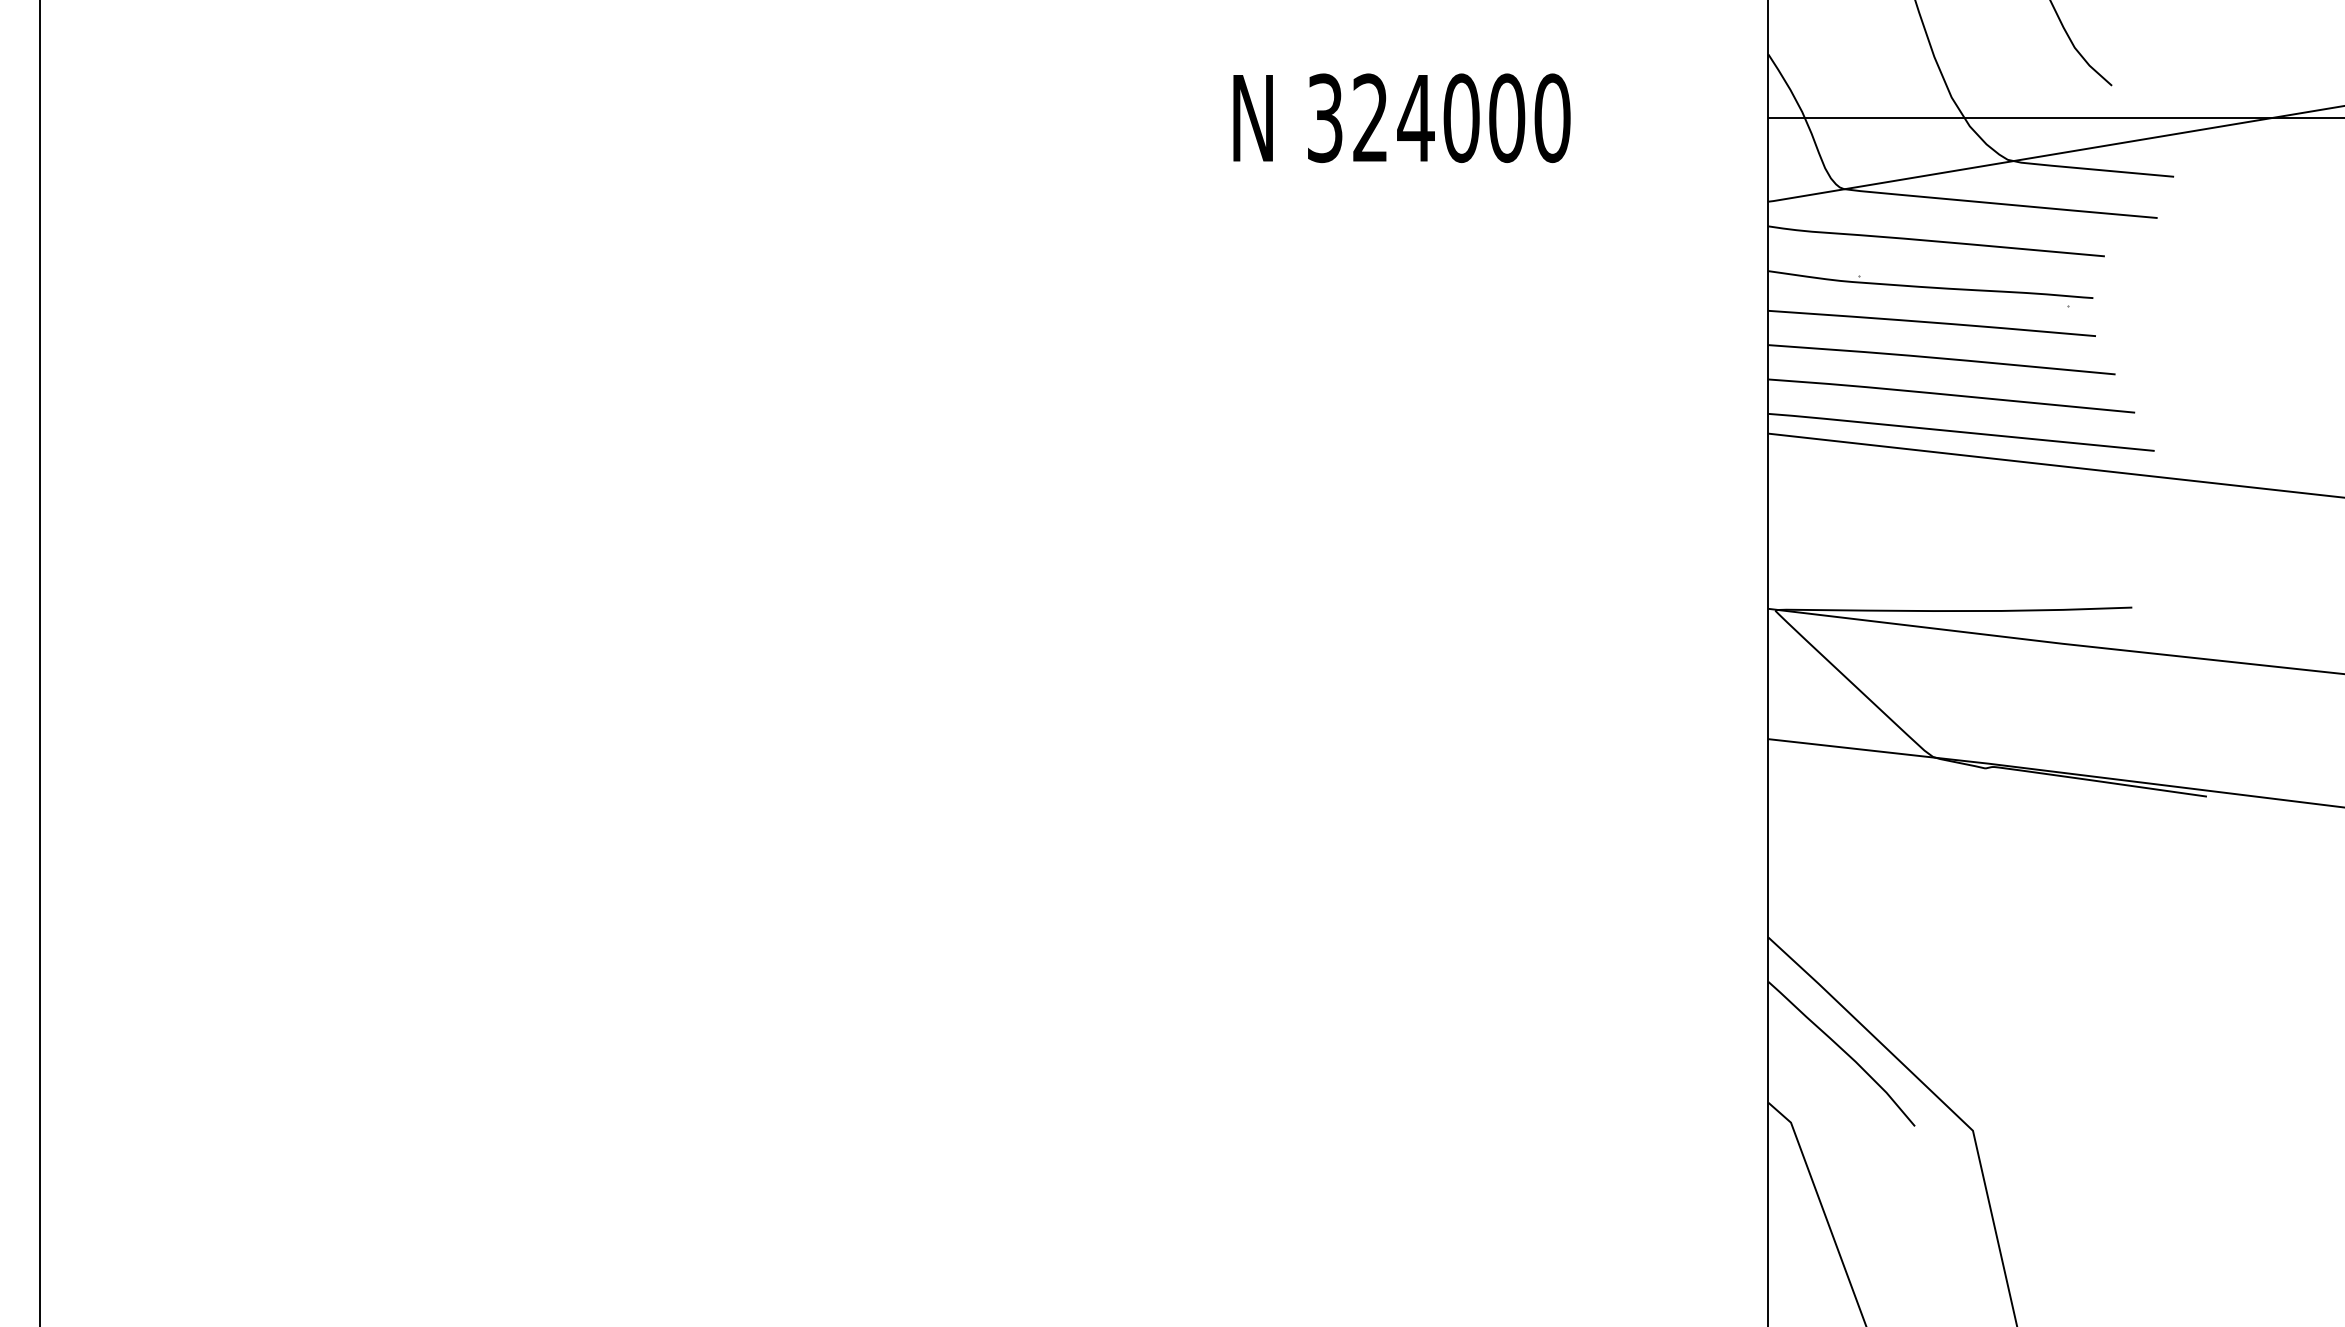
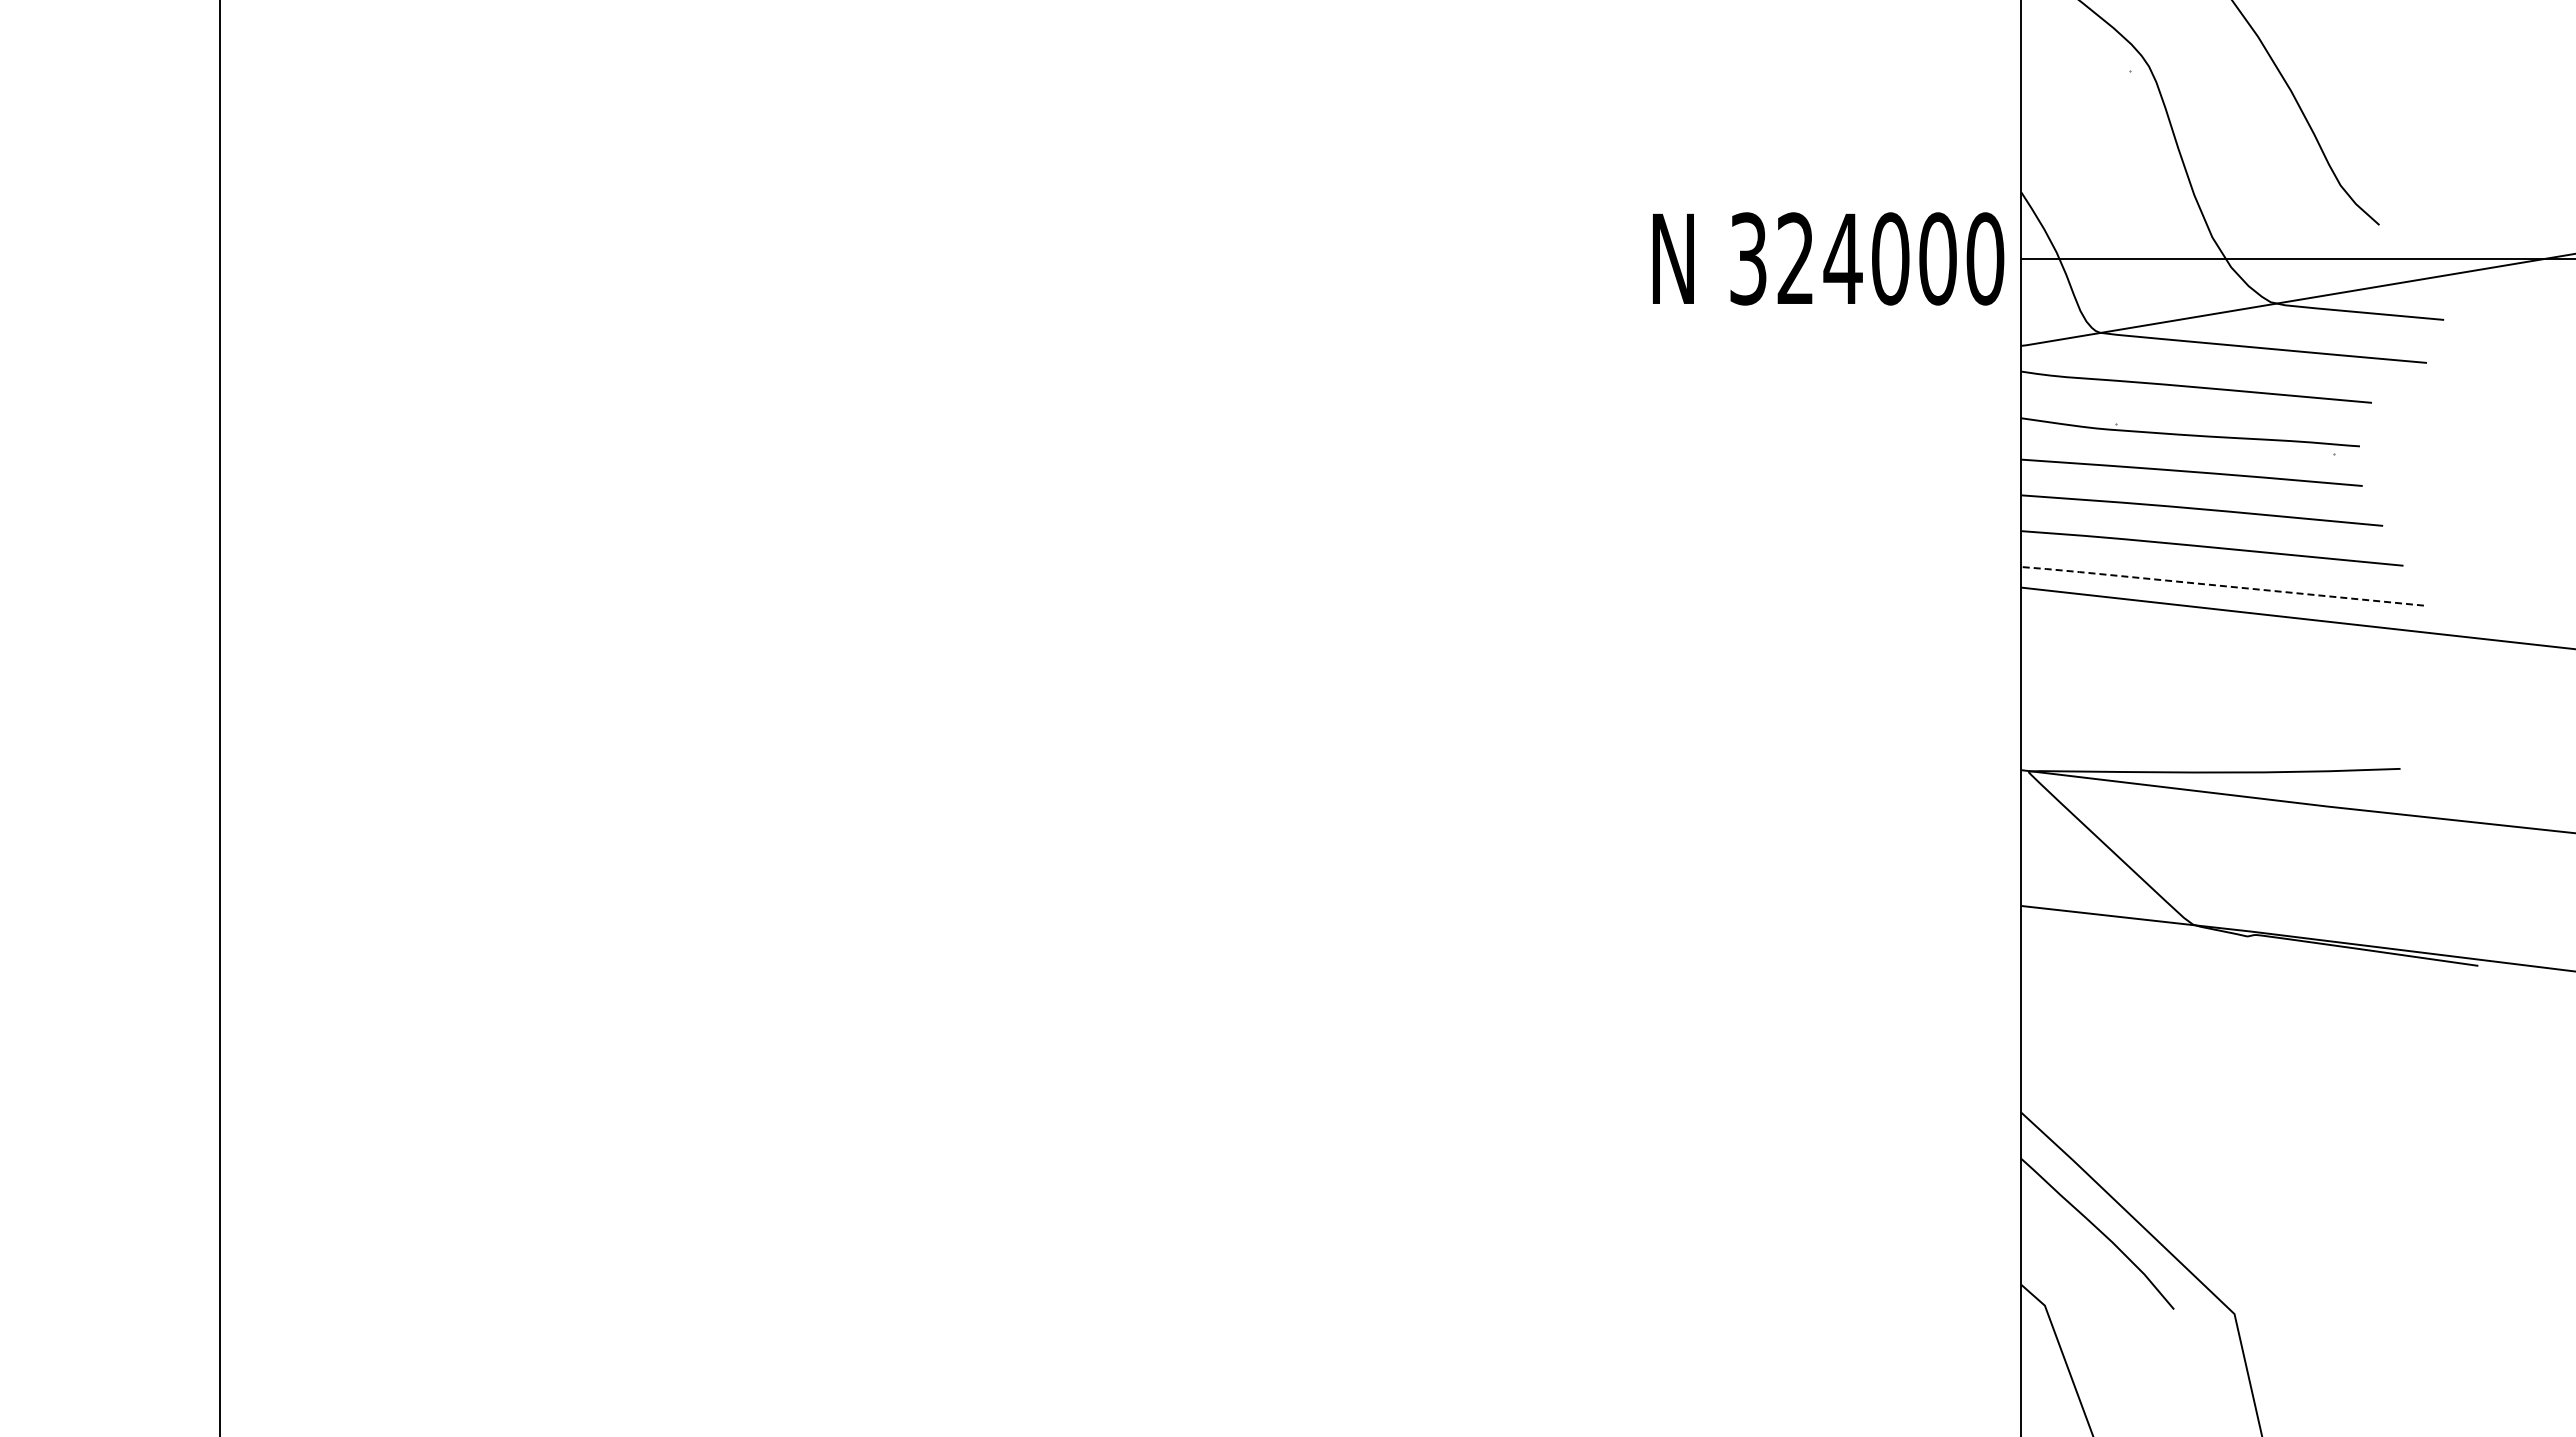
text: (1401, 117) -> (1828, 258), moved
line: (1959, 431) -> (2220, 585), solid -> dashed

